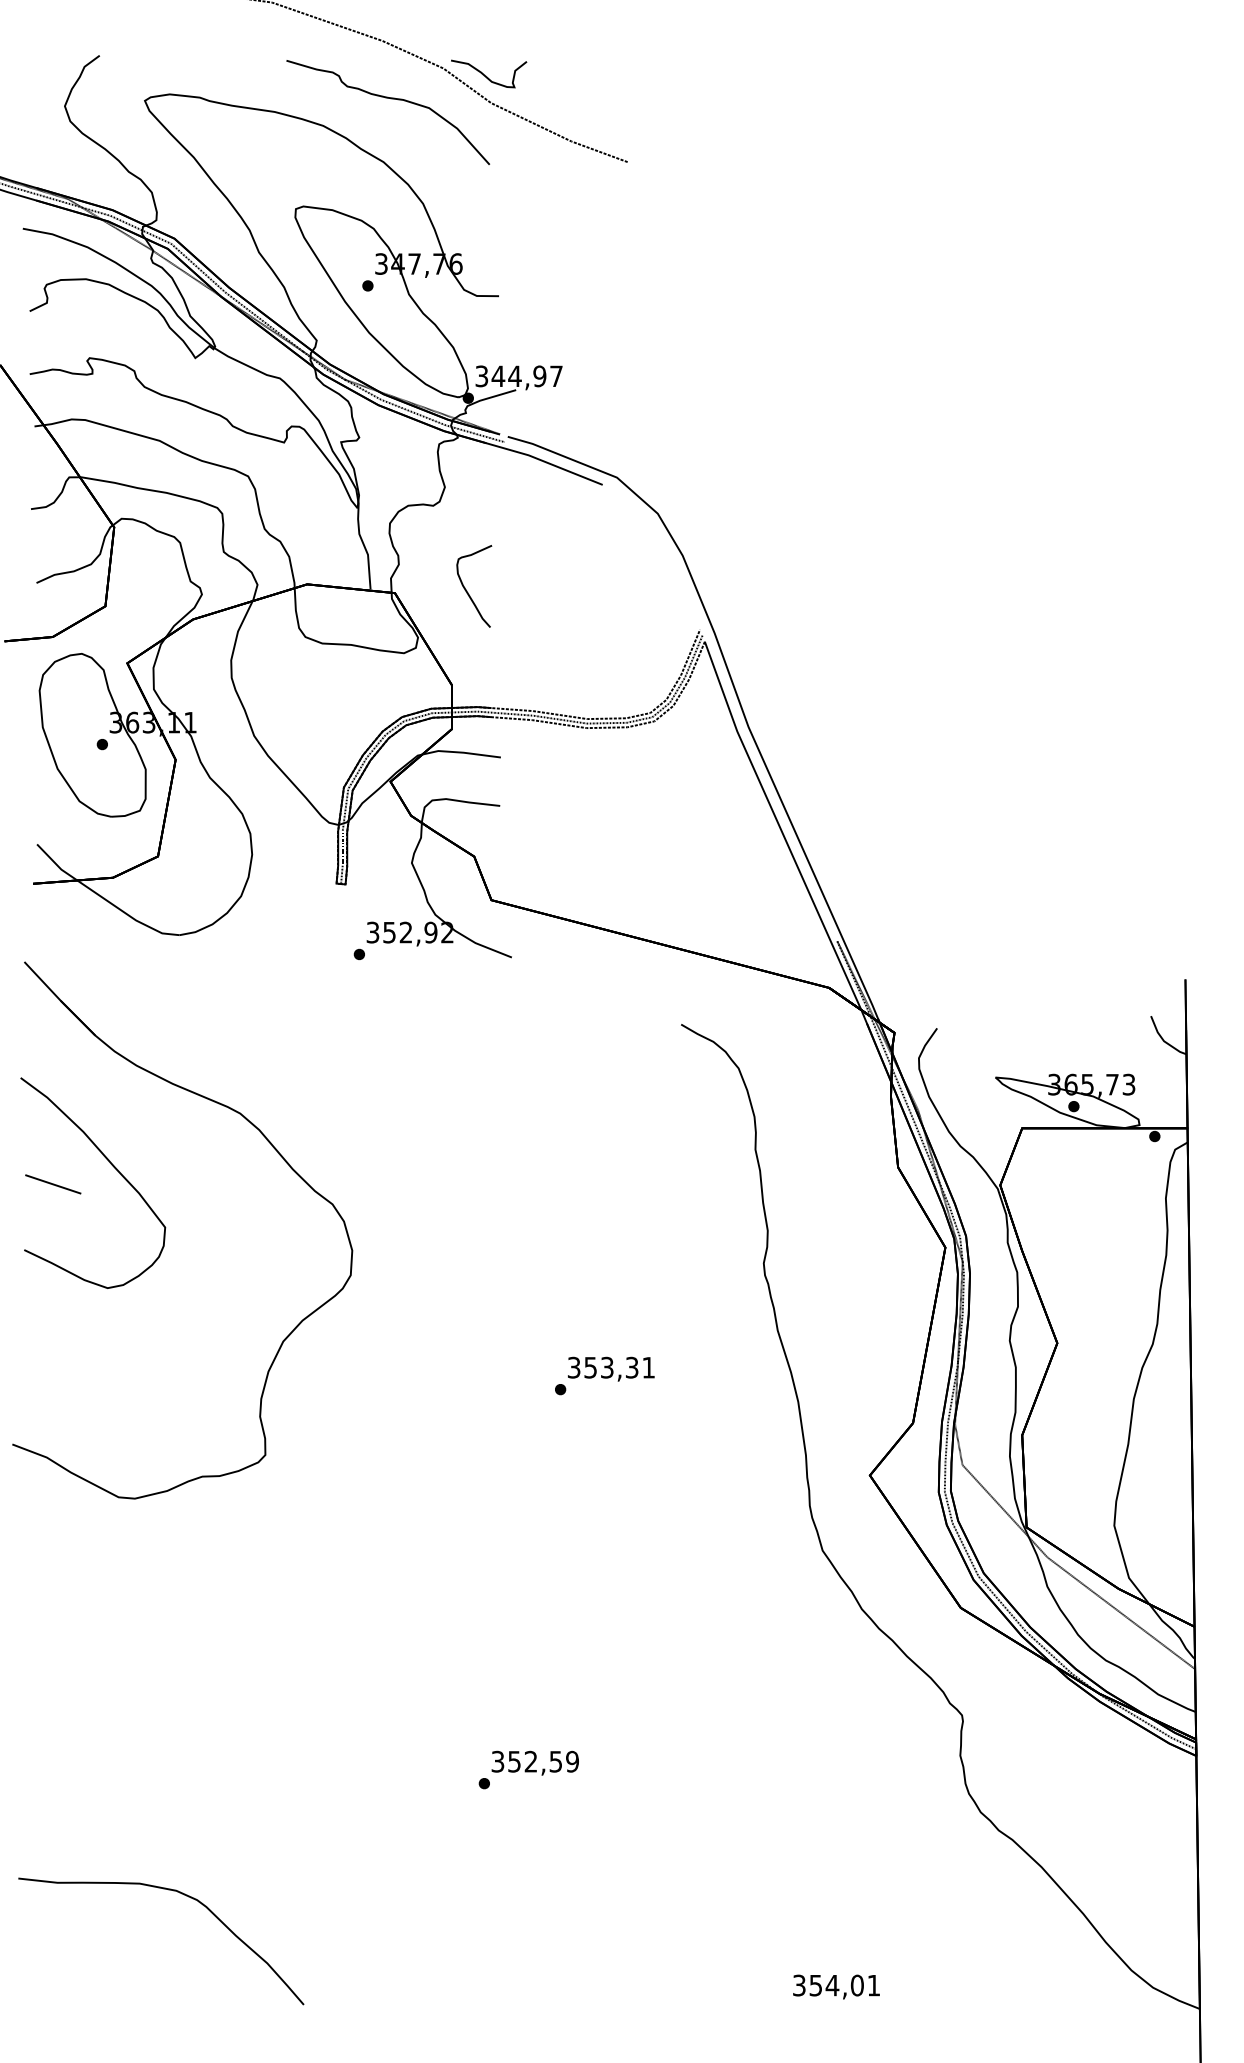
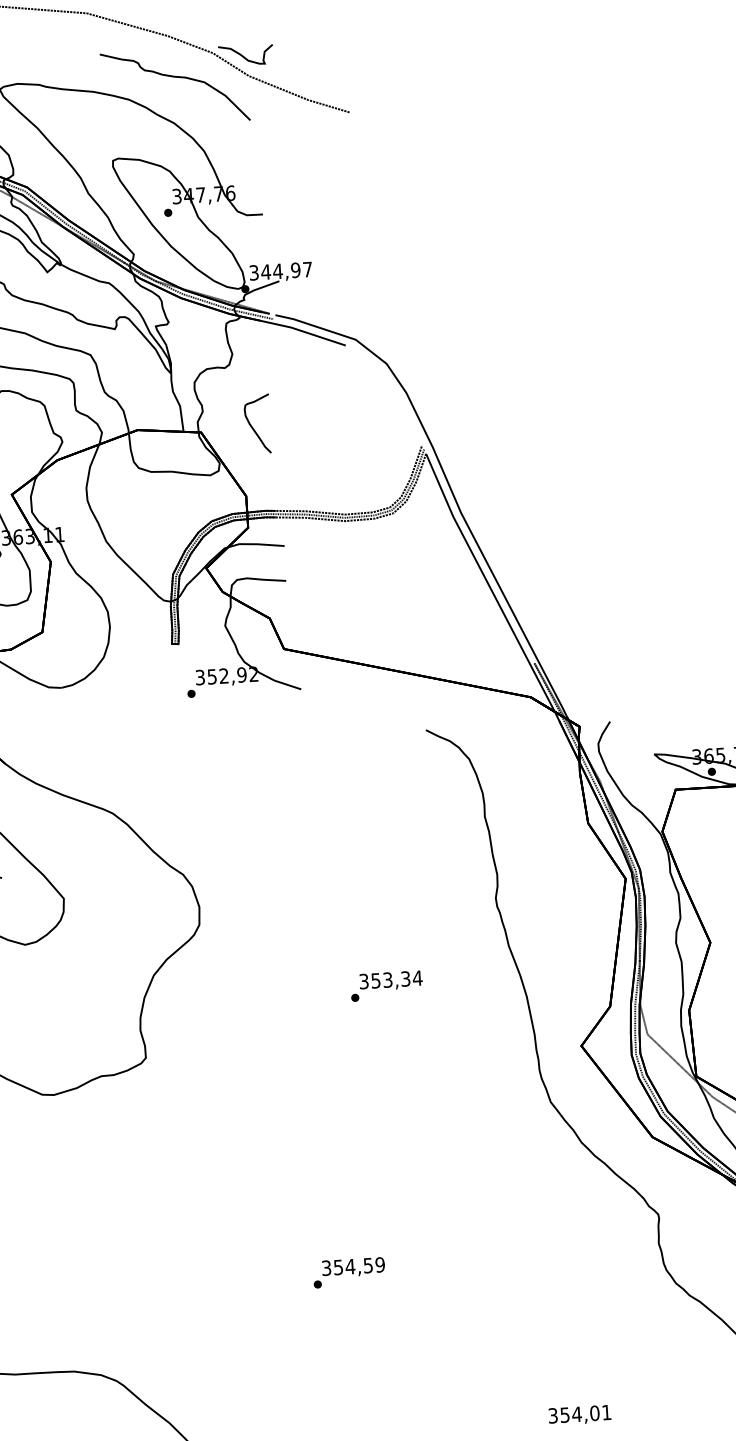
text: (648, 1367) -> (417, 978), 353,31 -> 353,34
text: (530, 1761) -> (350, 1266), 352,59 -> 354,59

